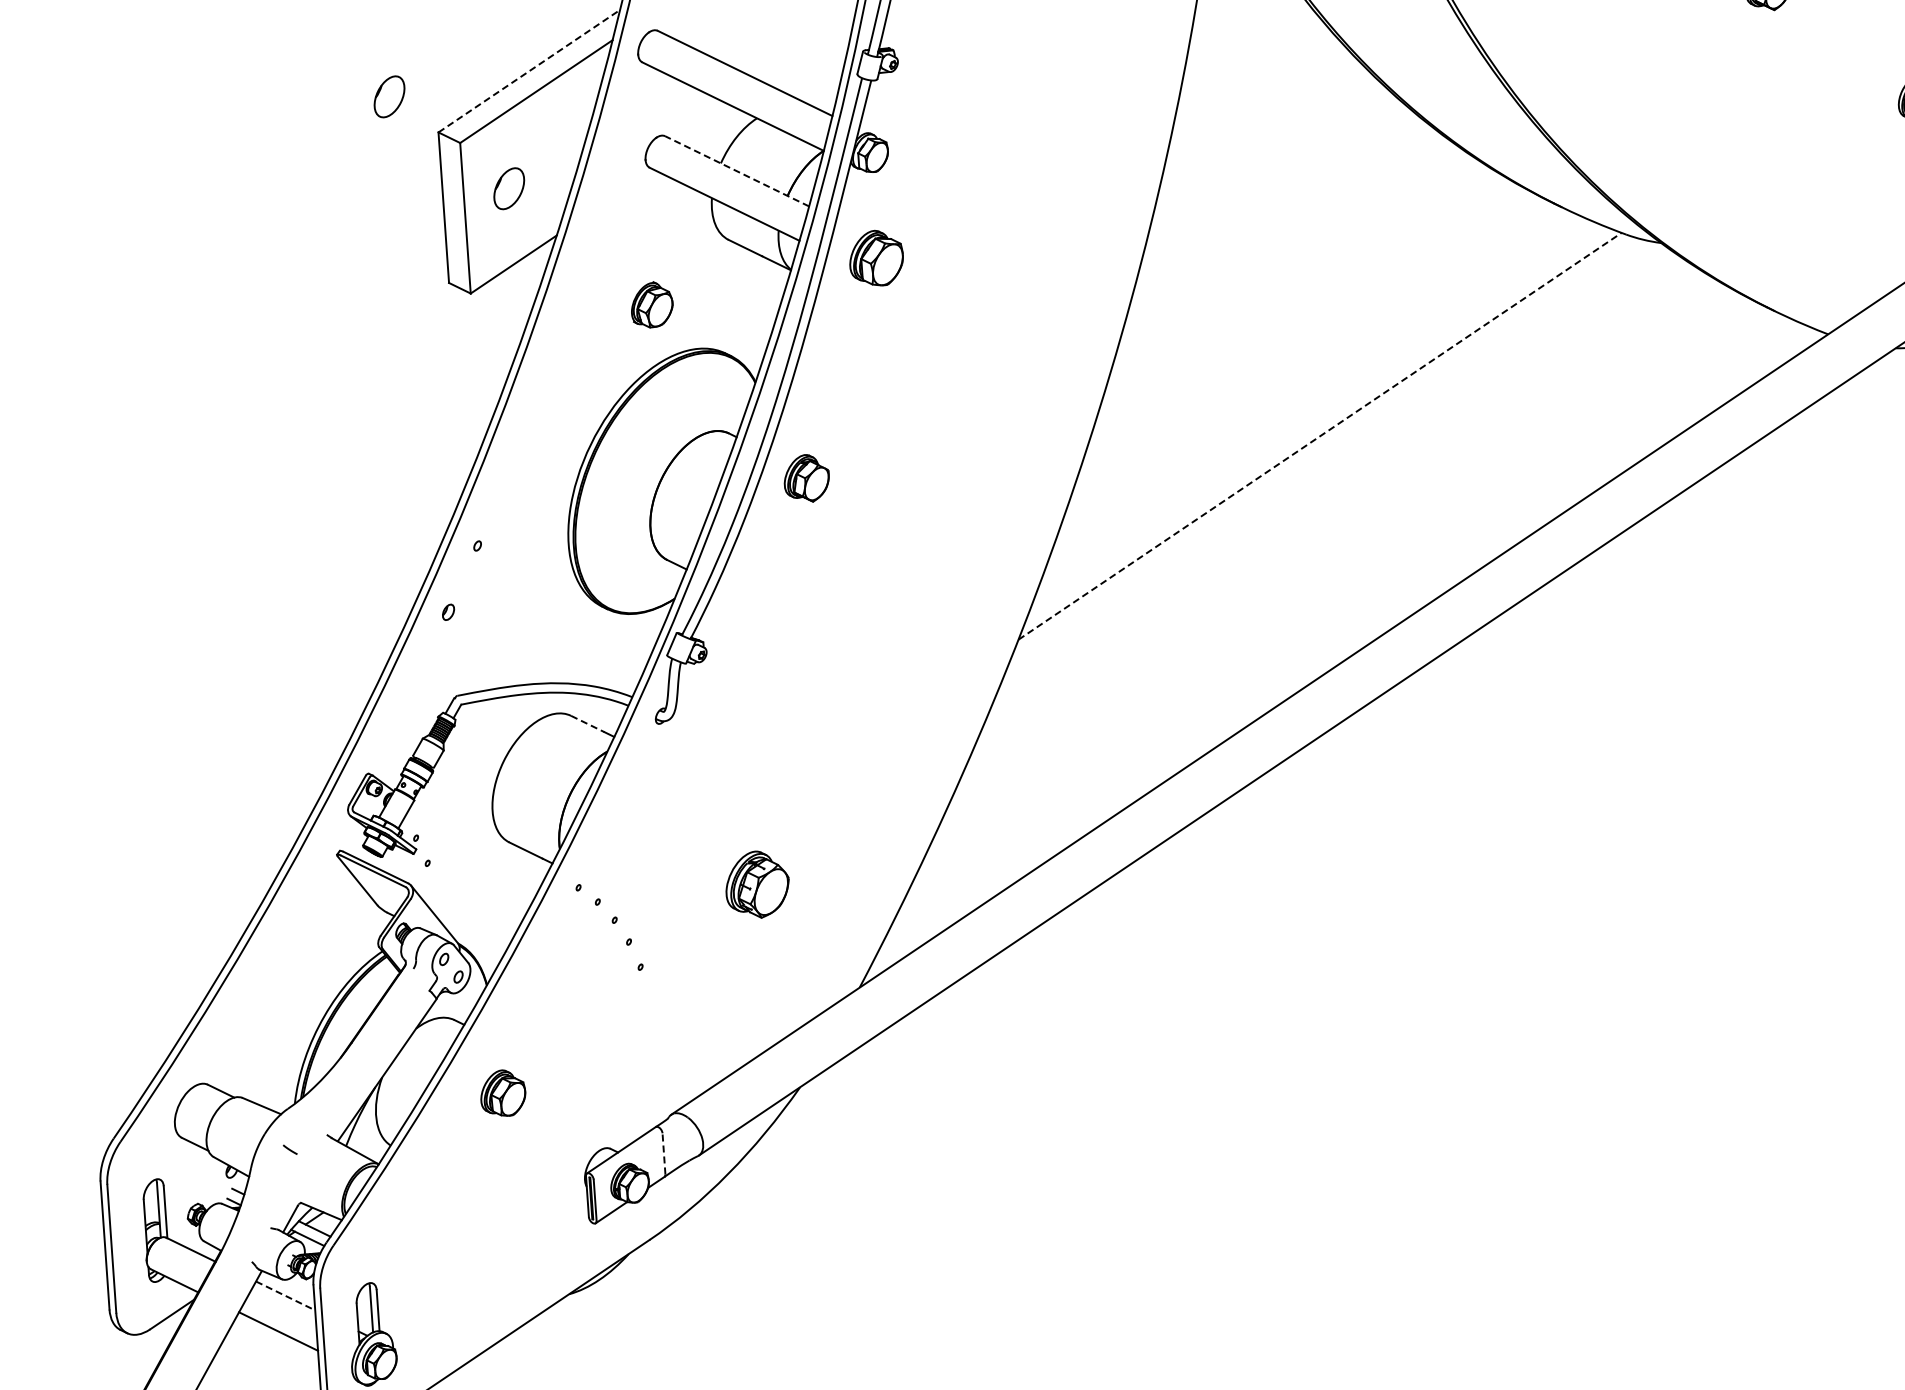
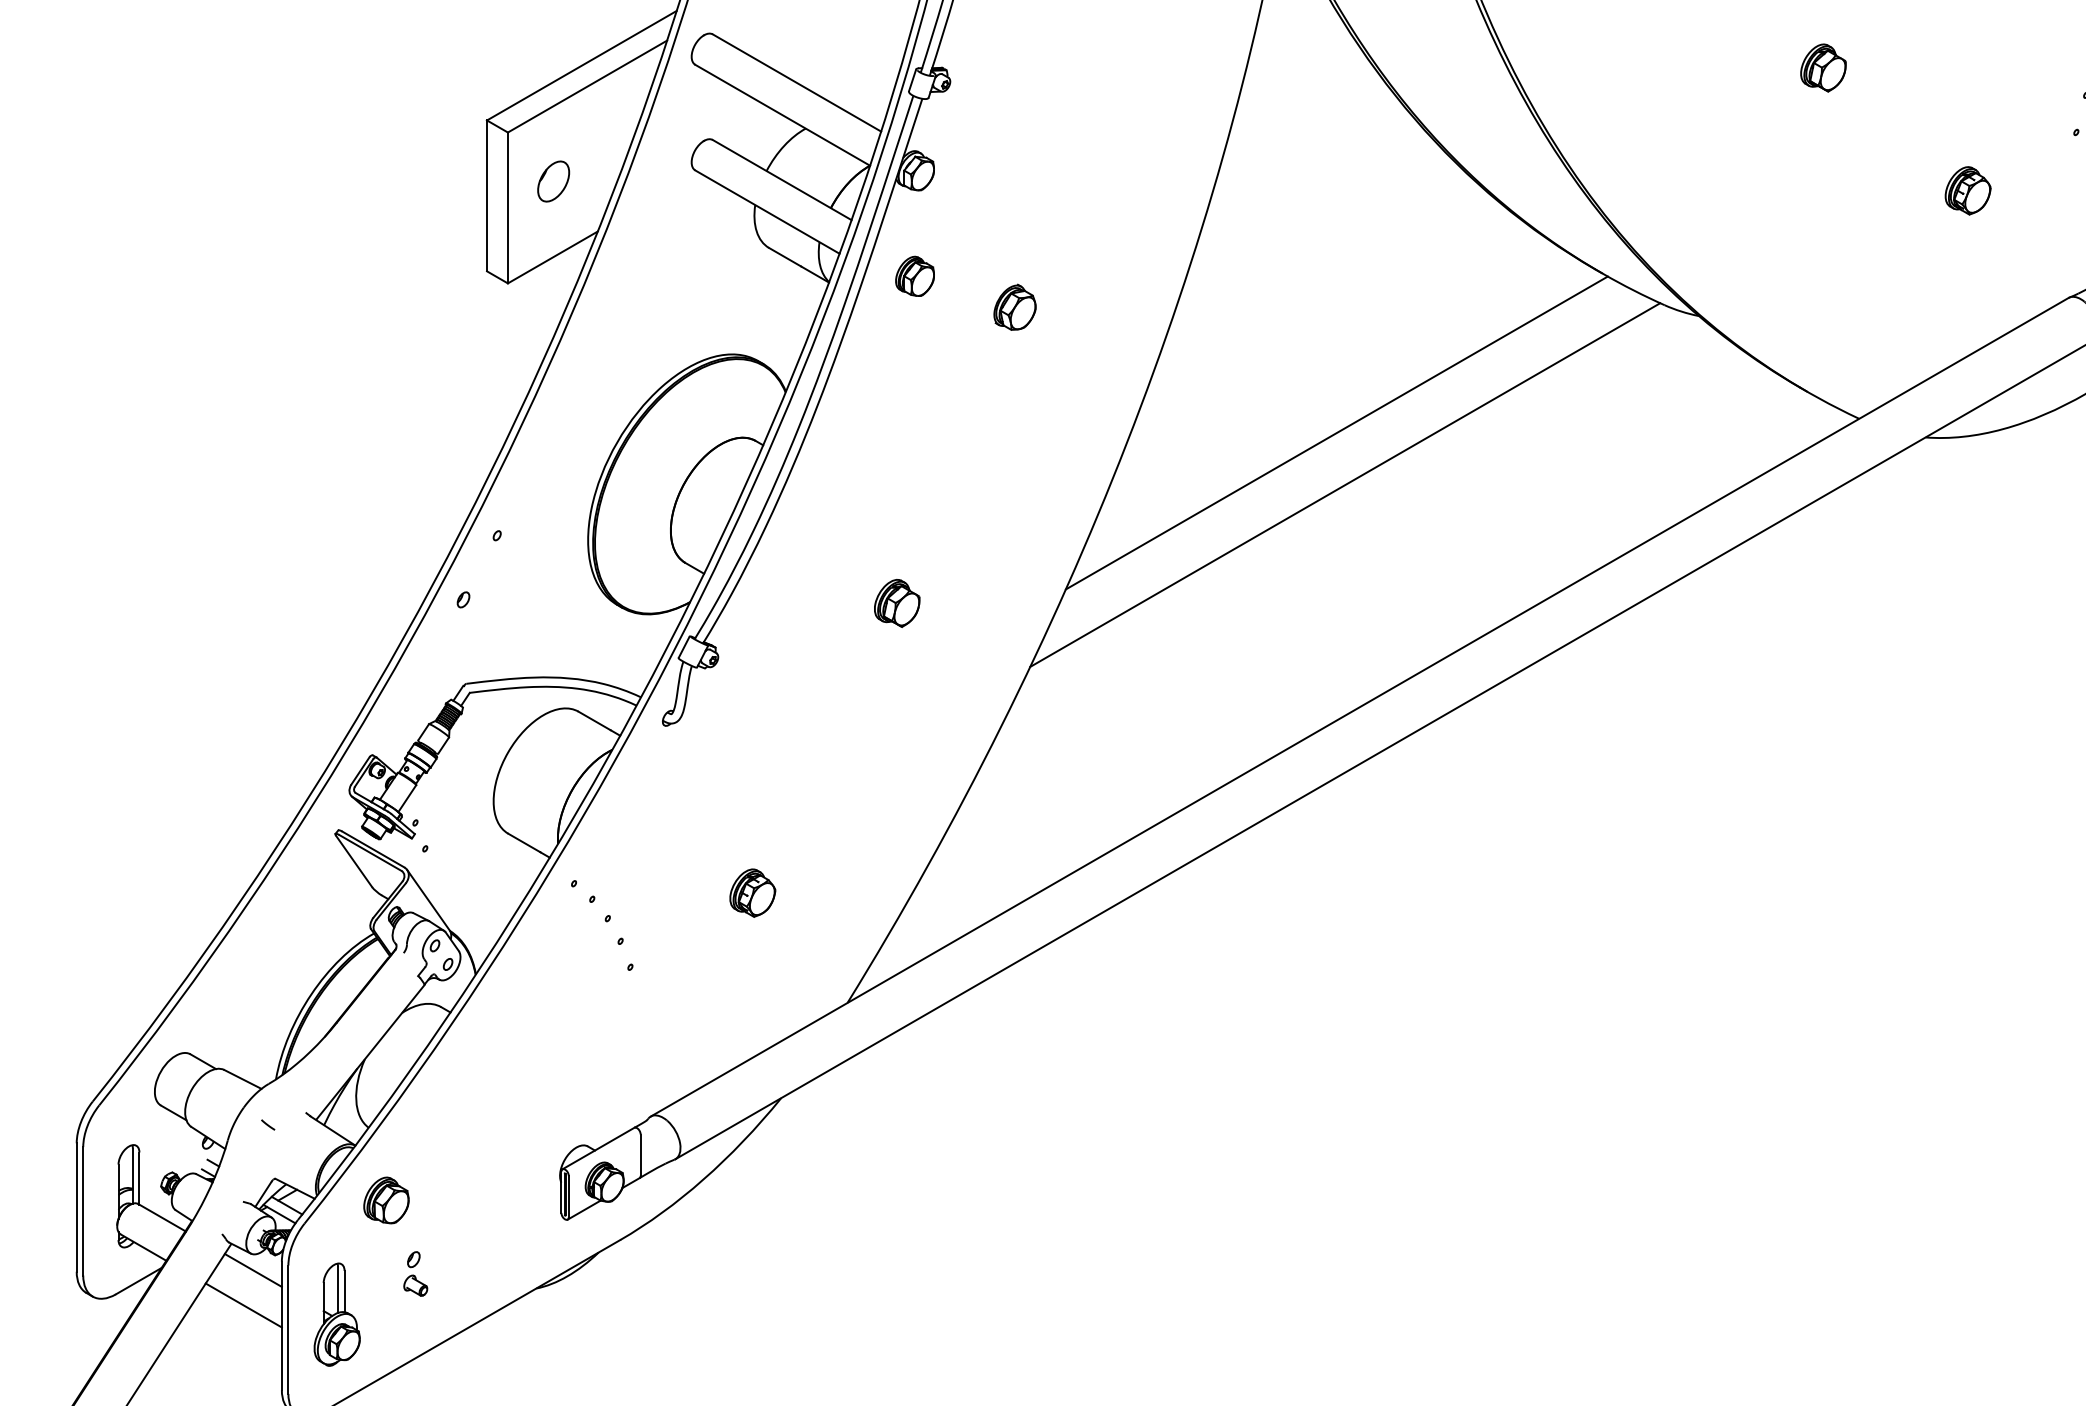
line: (528, 71) -> (581, 65), dashed -> solid
part: (389, 96) -> (440, 81), removed
line: (736, 170) -> (781, 179), dashed -> solid
part: (875, 257) -> (914, 275), size x0.71
part: (651, 304) -> (1014, 306), moved
line: (1307, 384) -> (1336, 432), added
line: (1320, 436) -> (1345, 485), dashed -> solid
part: (807, 478) -> (897, 603), moved
line: (587, 724) -> (594, 721), dashed -> solid
part: (757, 884) -> (752, 892), size x0.71
part: (503, 1093) -> (386, 1200), moved
line: (663, 1154) -> (640, 1155), dashed -> solid
part: (447, 1287) -> (415, 1273), added
line: (285, 1295) -> (253, 1270), dashed -> solid

